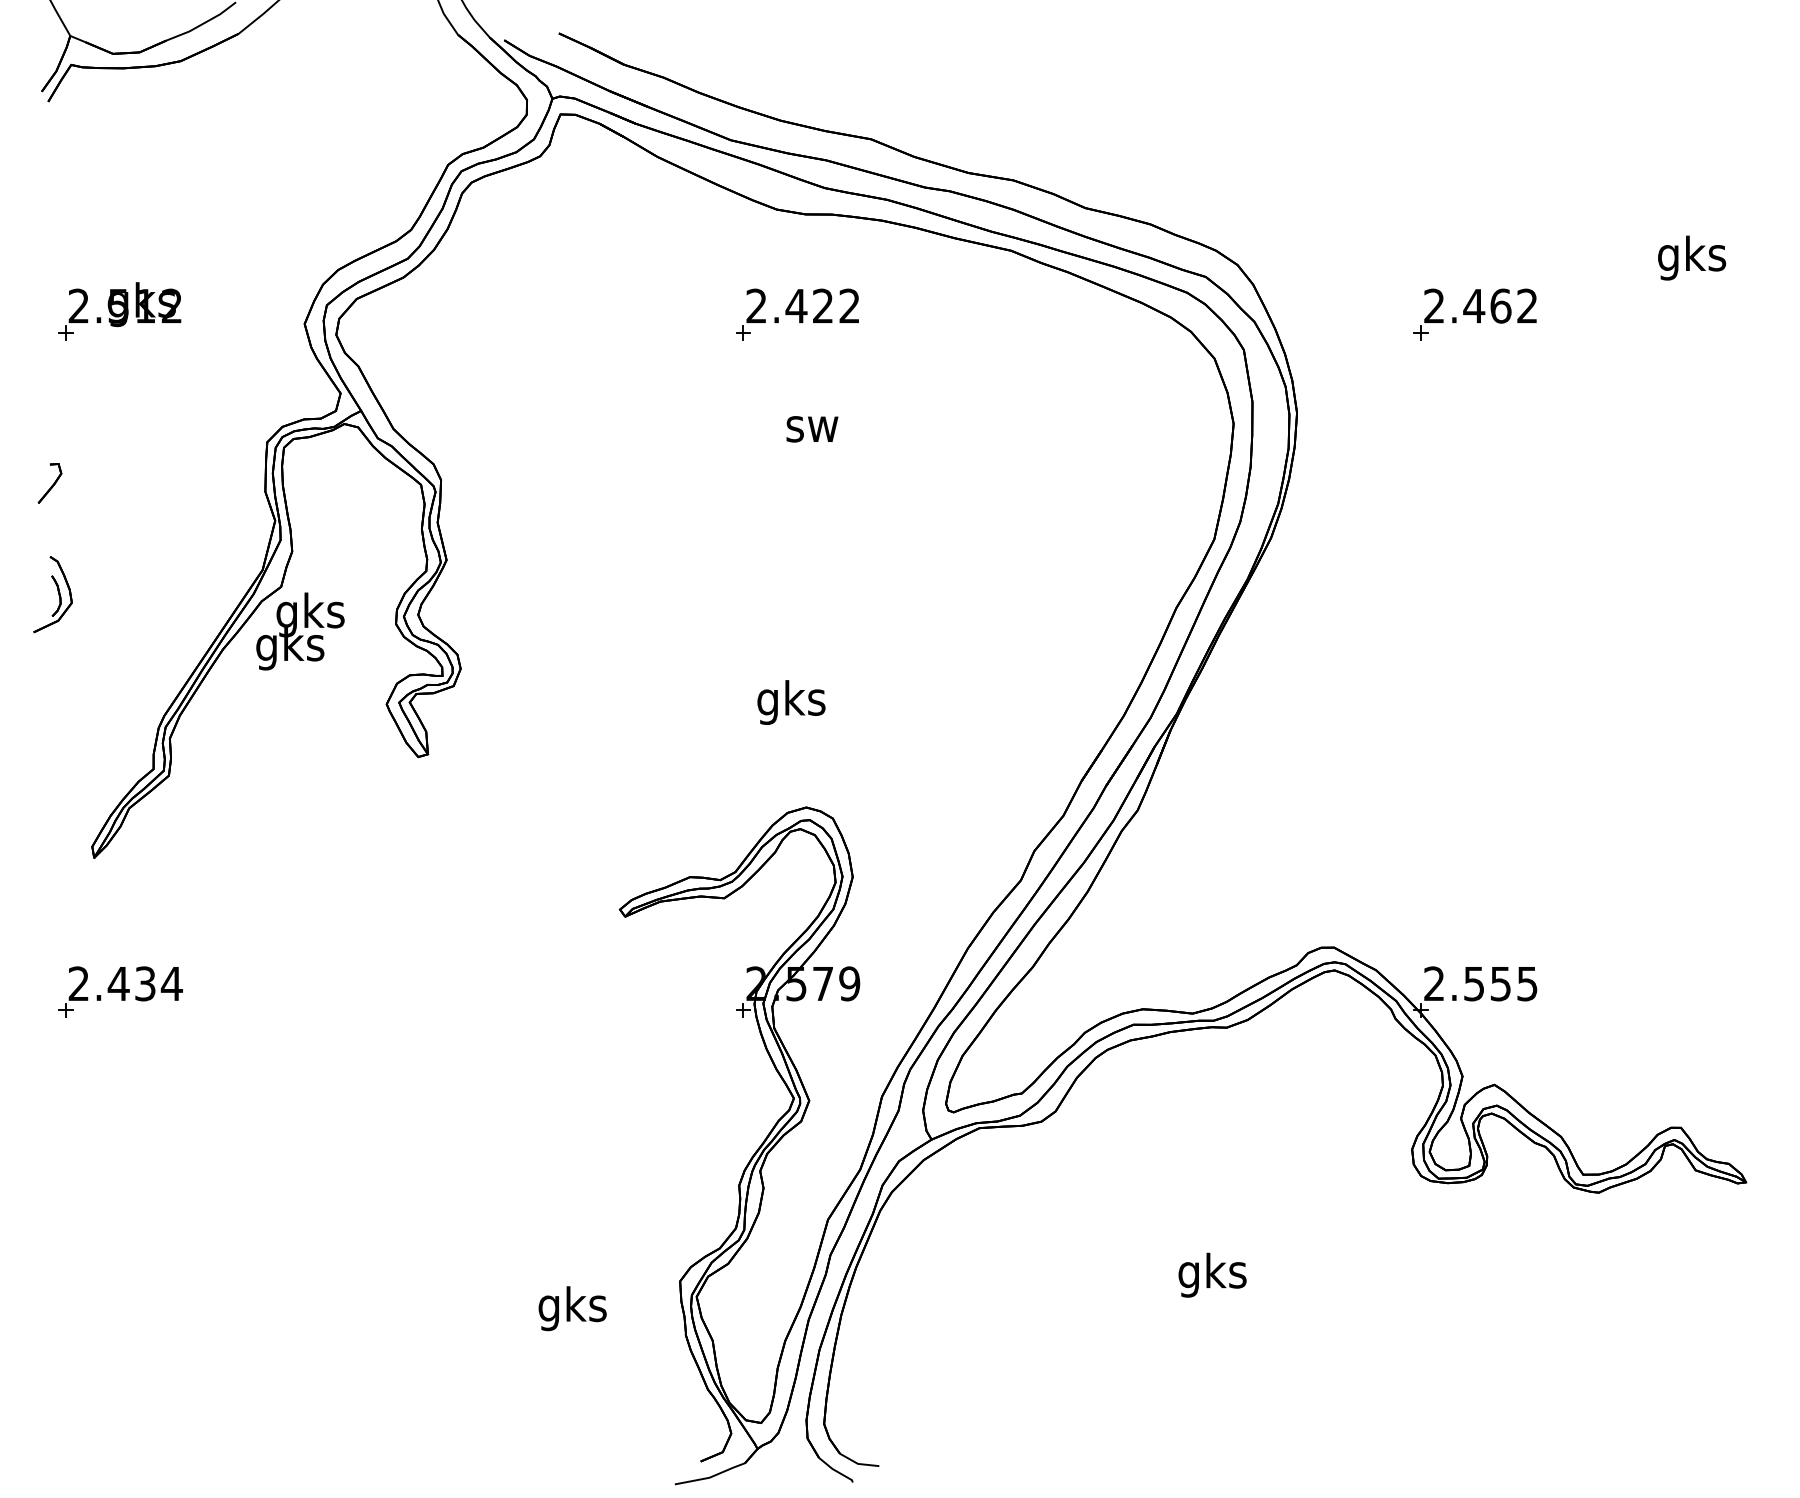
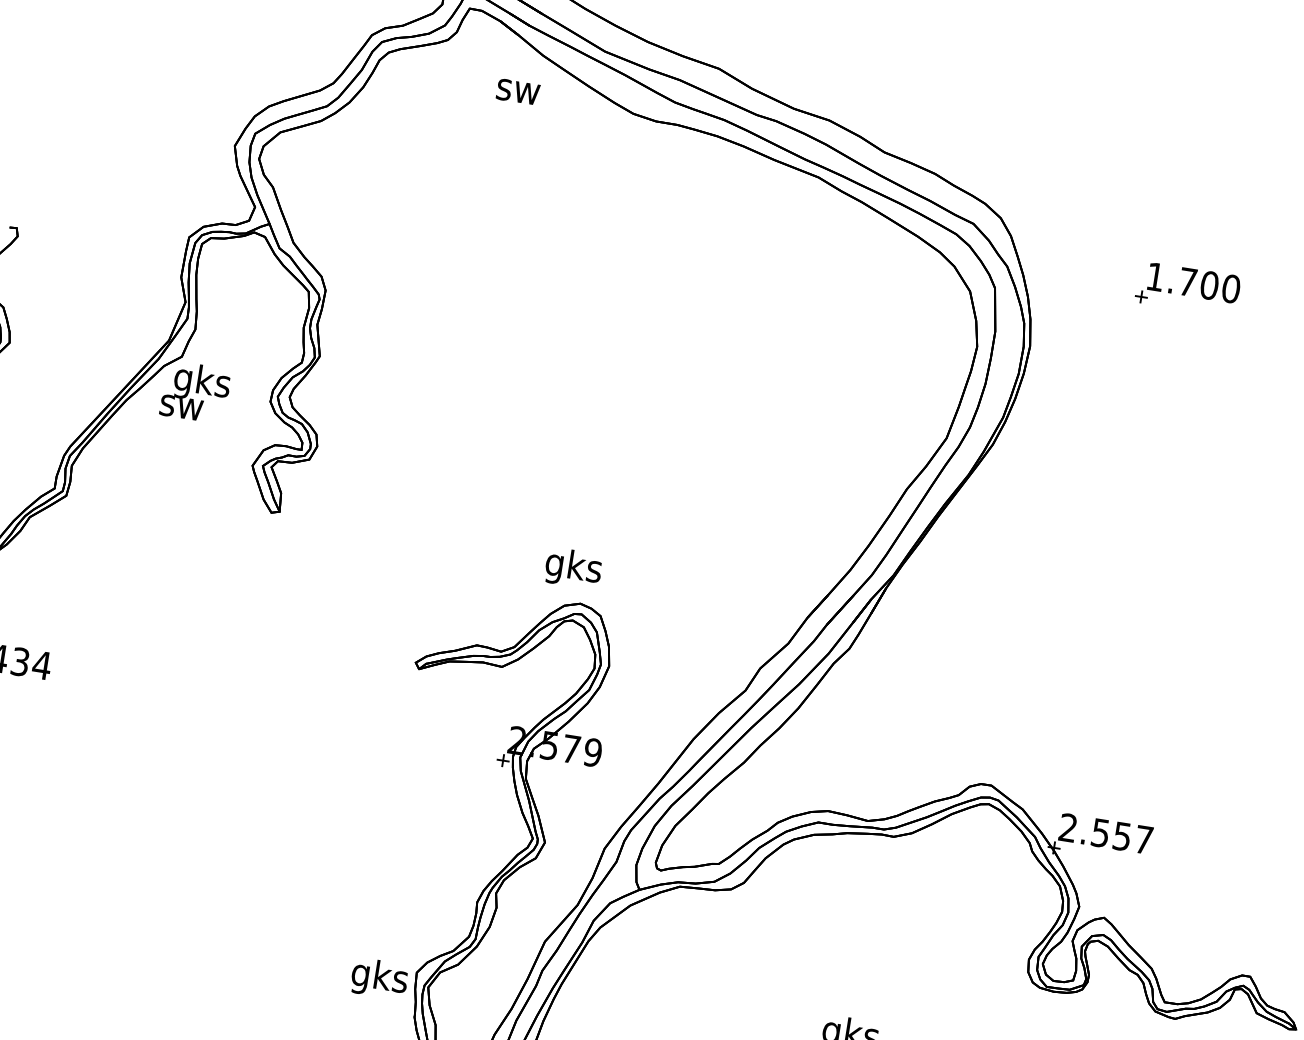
text: (1480, 305) -> (1193, 282), 2.462 -> 1.700
part: (119, 311) -> (85, 112), removed
part: (797, 314) -> (636, 201), removed
text: (812, 429) -> (518, 92), moved
text: (290, 648) -> (181, 408), gks -> sw
text: (791, 702) -> (573, 568), moved
text: (1527, 984) -> (1143, 840), 2.555 -> 2.557
text: (572, 1308) -> (379, 978), moved

